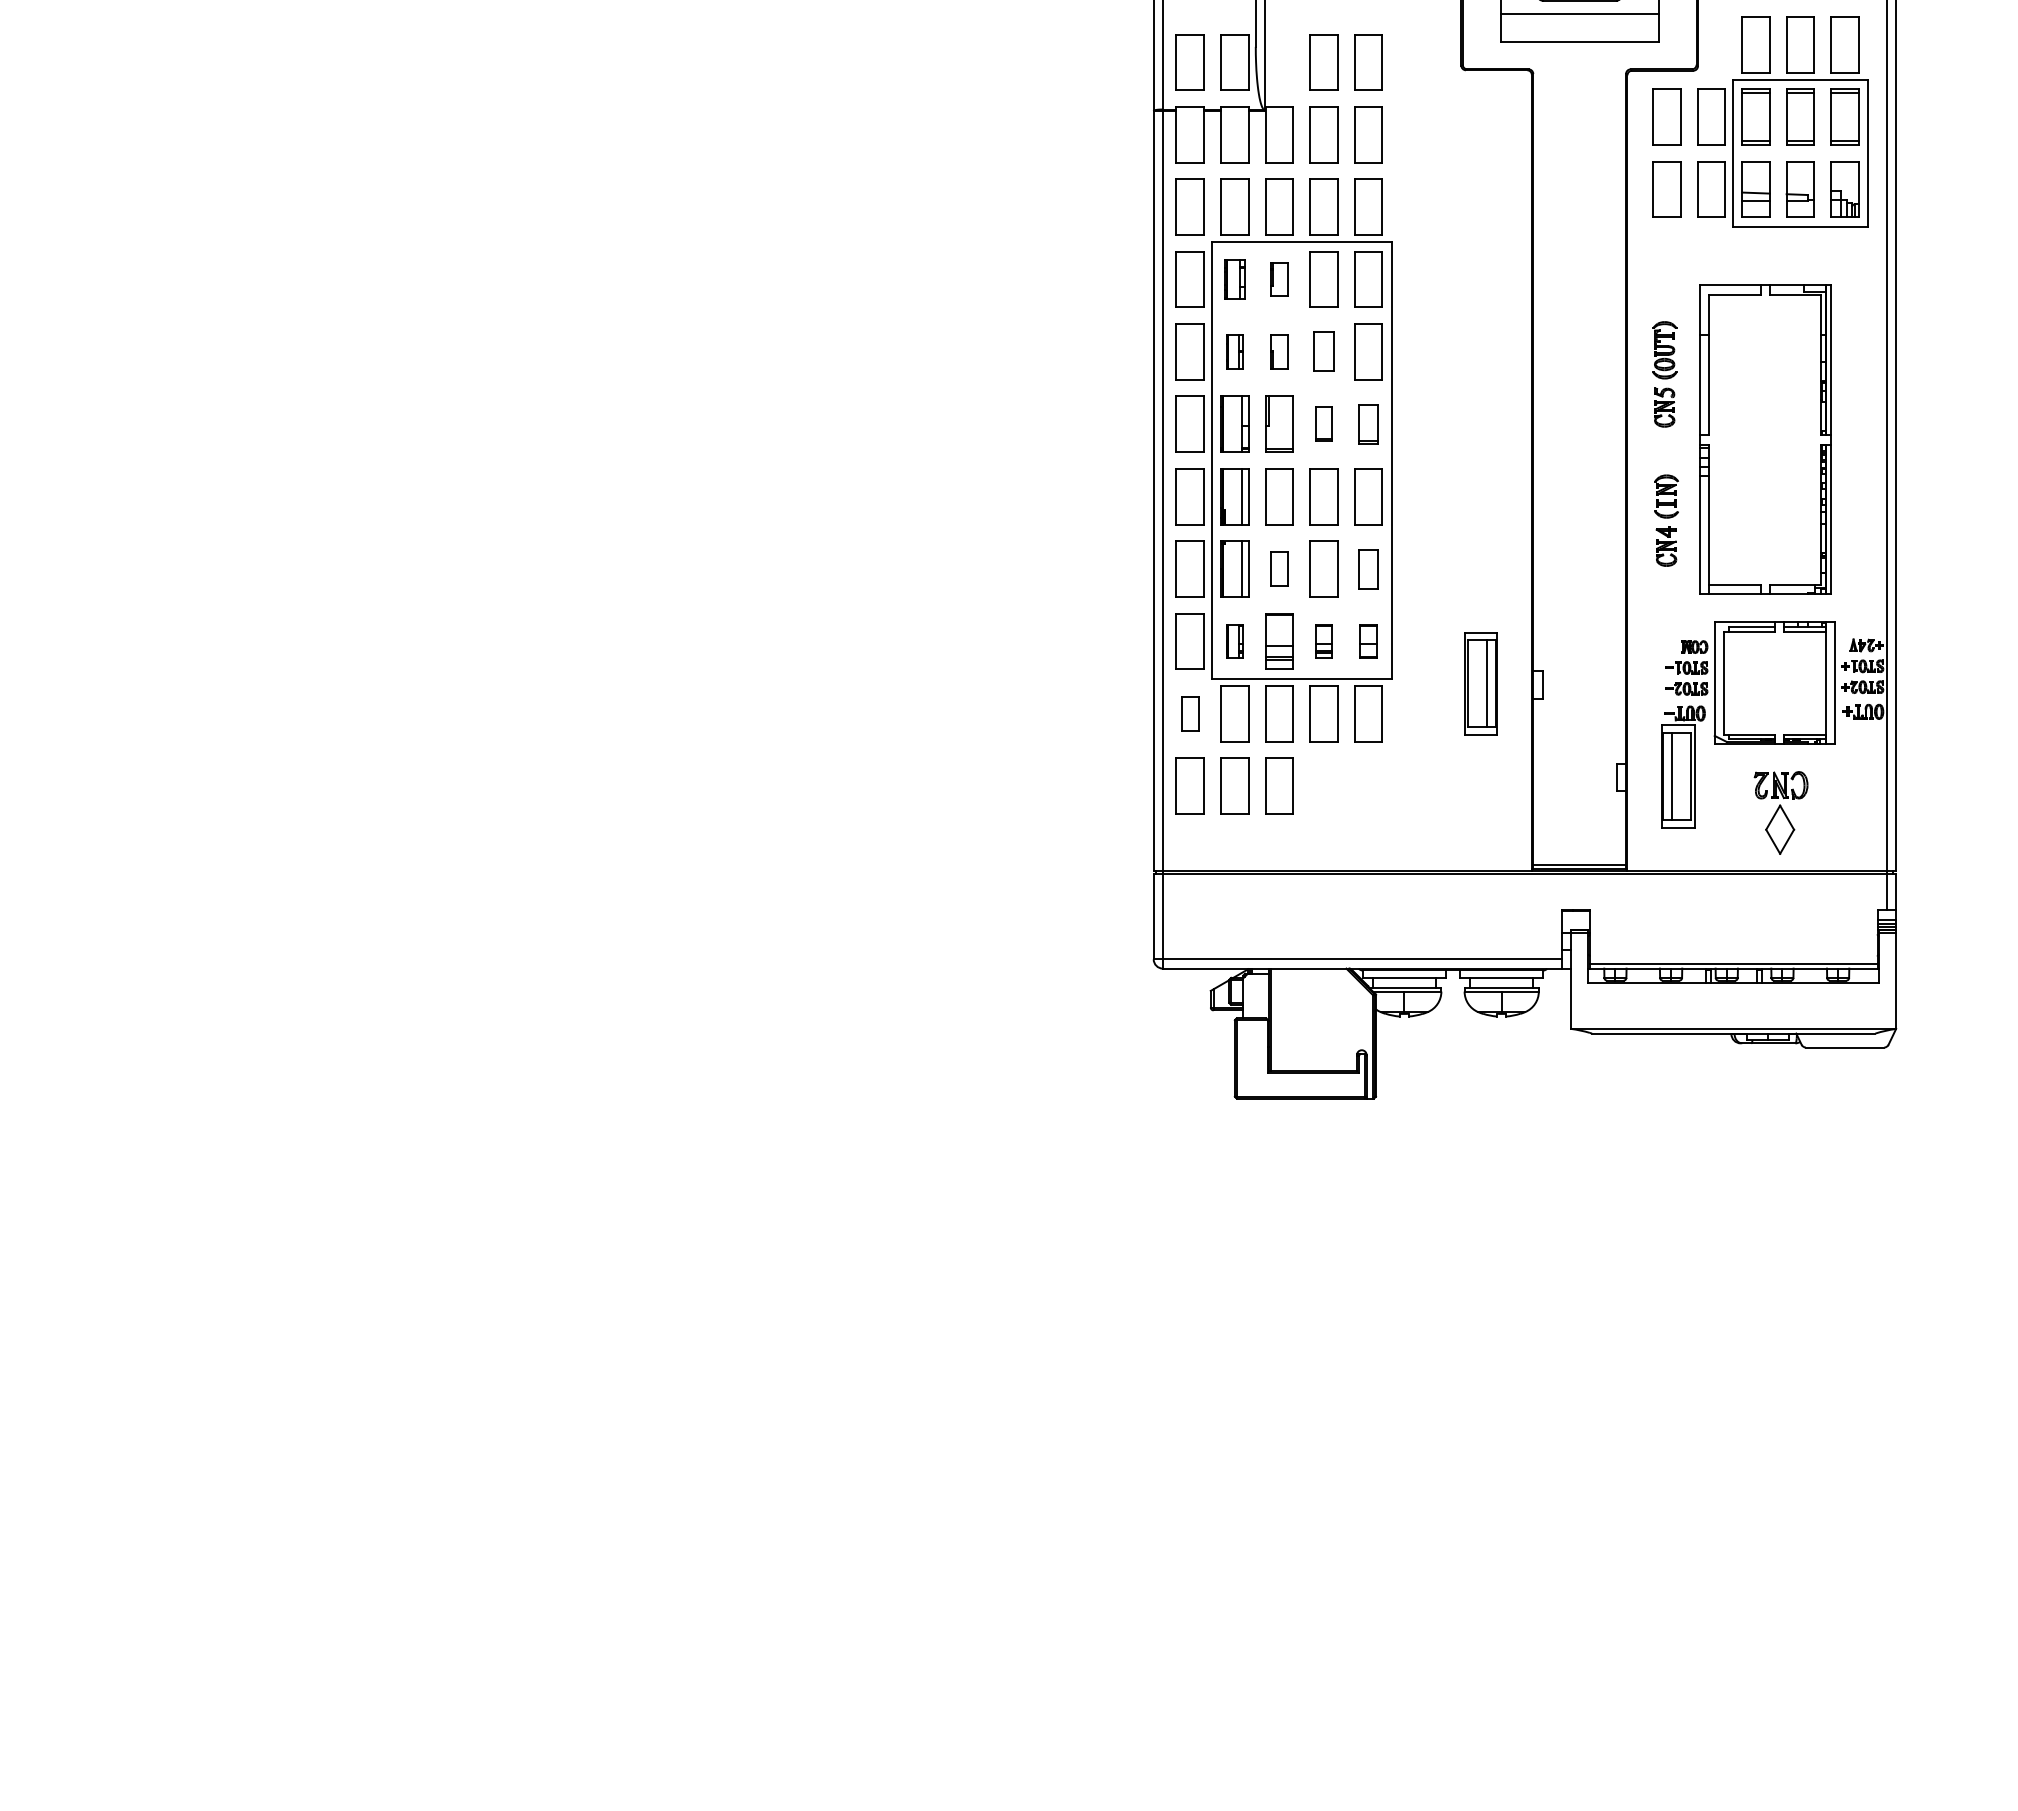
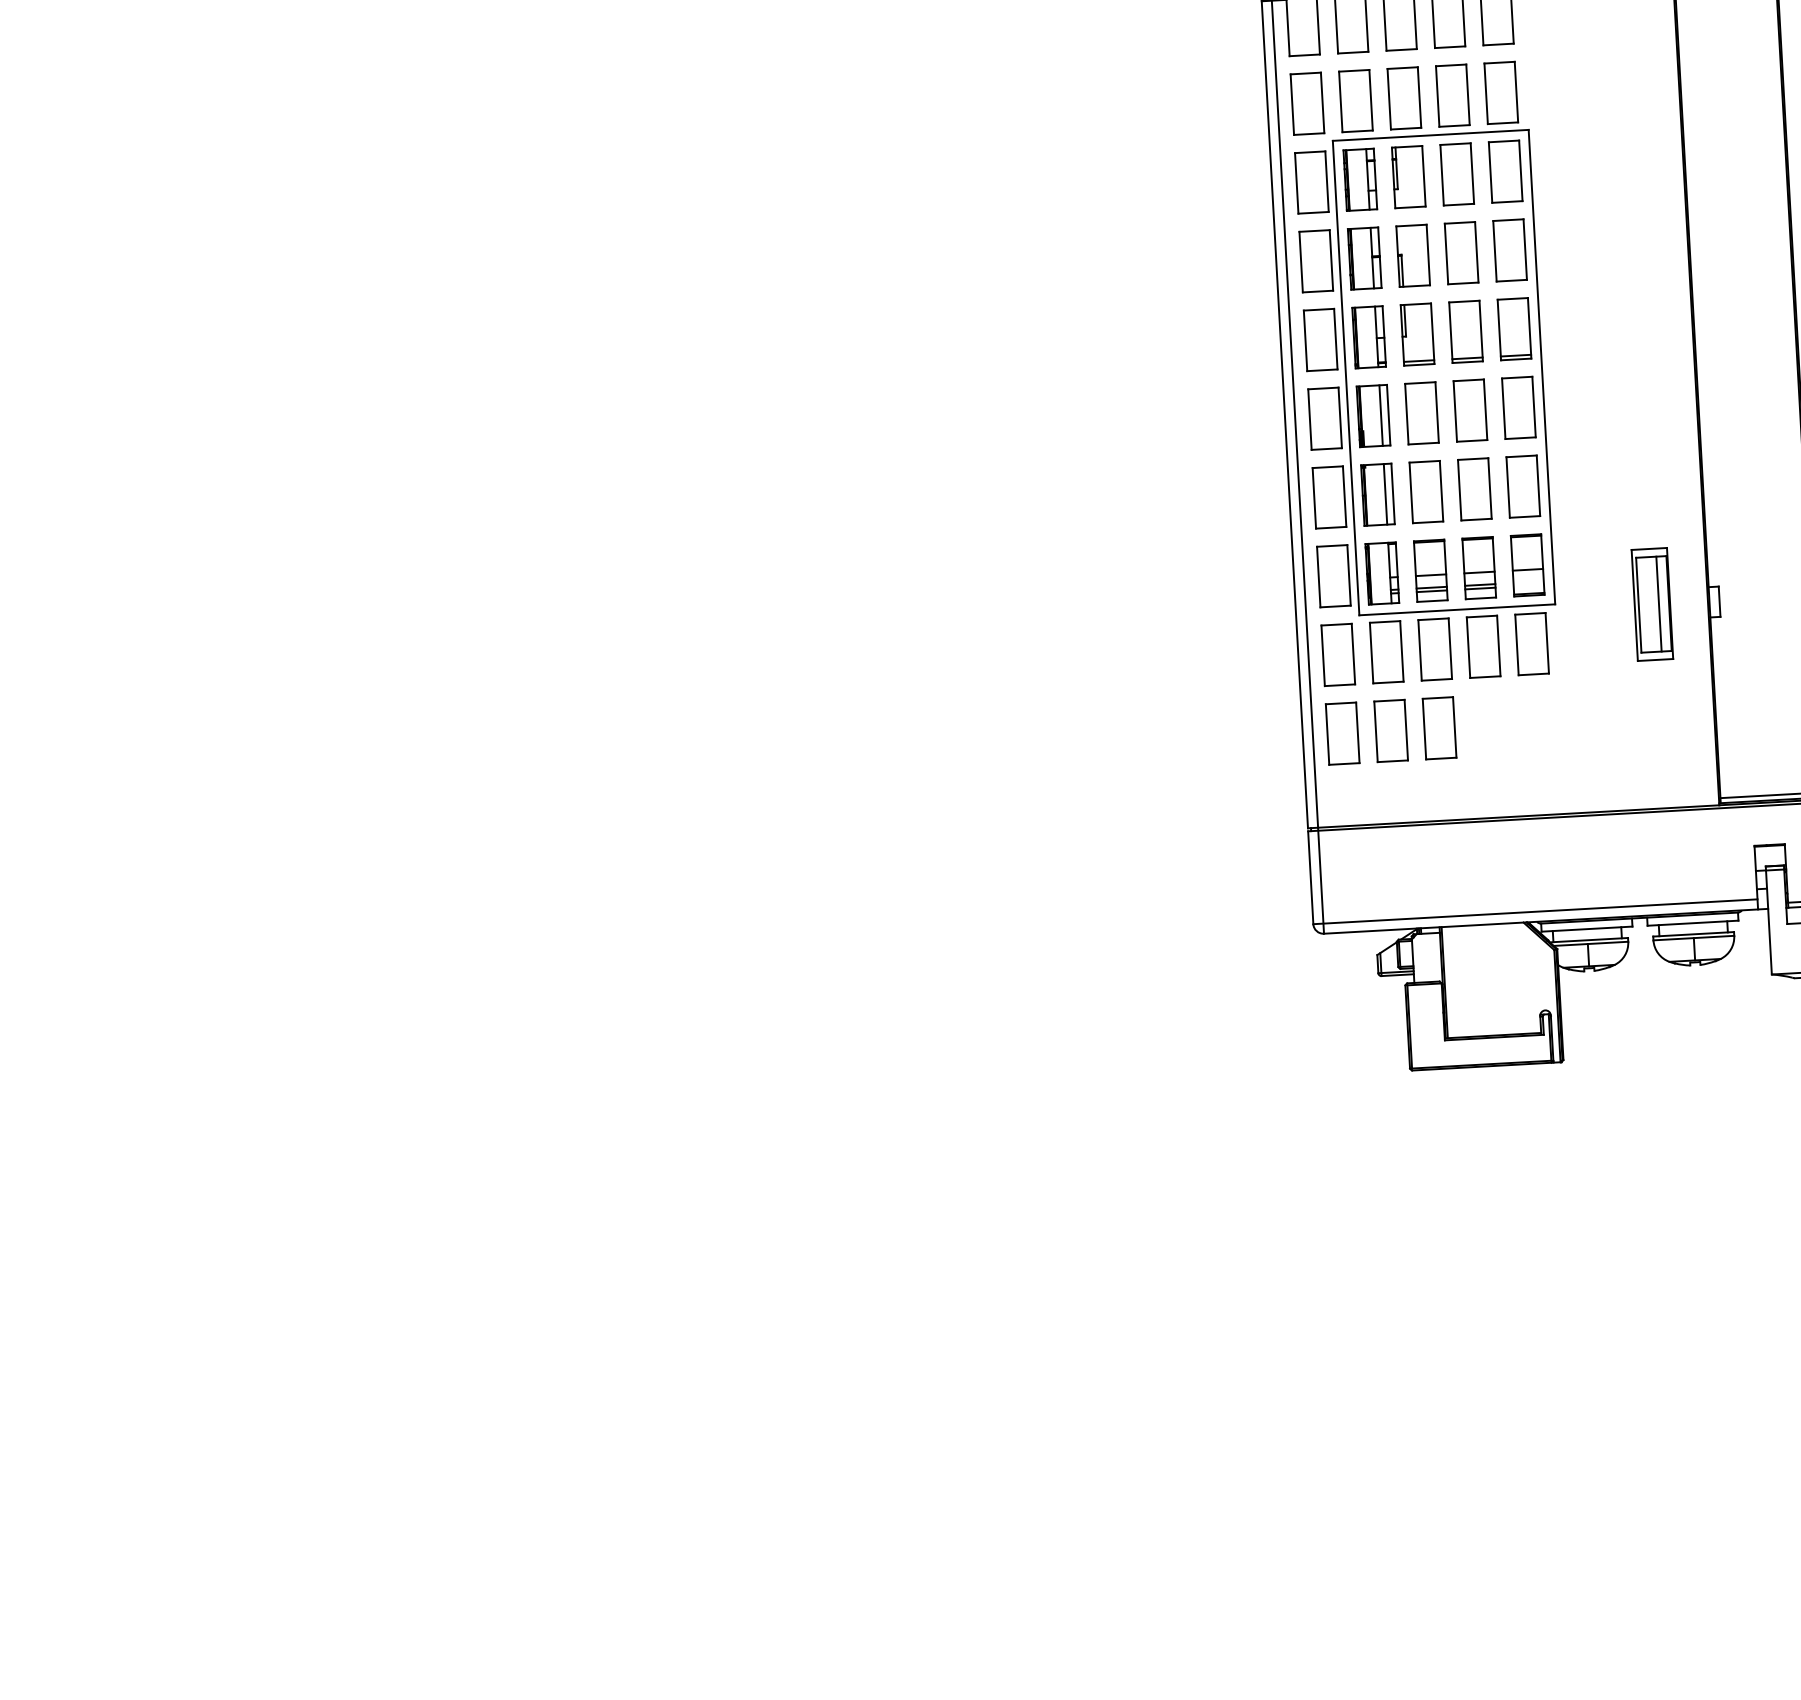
part: (1234, 279) -> (1359, 179), size x1.43
part: (1279, 279) -> (1408, 177), size x1.67
part: (1234, 351) -> (1364, 258), size x1.67
part: (1279, 351) -> (1413, 255), size x1.67
part: (1323, 351) -> (1461, 252), size x1.43
part: (1323, 423) -> (1465, 331), size x1.67
part: (1368, 423) -> (1514, 328), size x1.43
part: (1279, 568) -> (1426, 491), size x1.67
part: (1368, 568) -> (1523, 485), size x1.43
part: (1234, 641) -> (1381, 573), size x1.67
part: (1323, 641) -> (1478, 568), size x1.67
part: (1368, 641) -> (1527, 565), size x1.67
part: (1189, 713) -> (1337, 654), size x1.67

